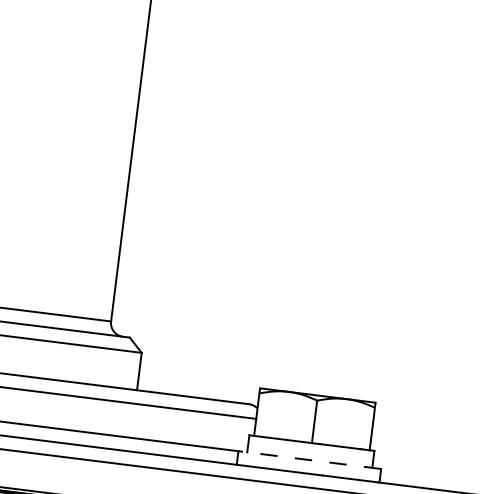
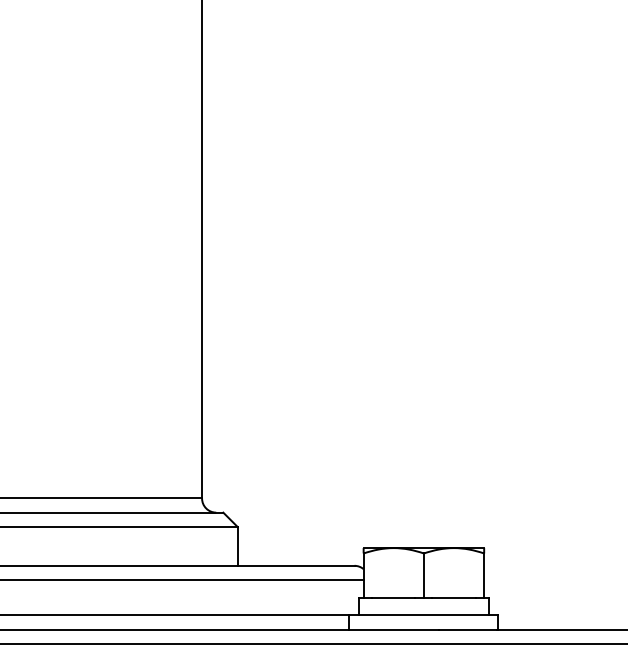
line: (309, 460) -> (423, 615), dashed -> solid

